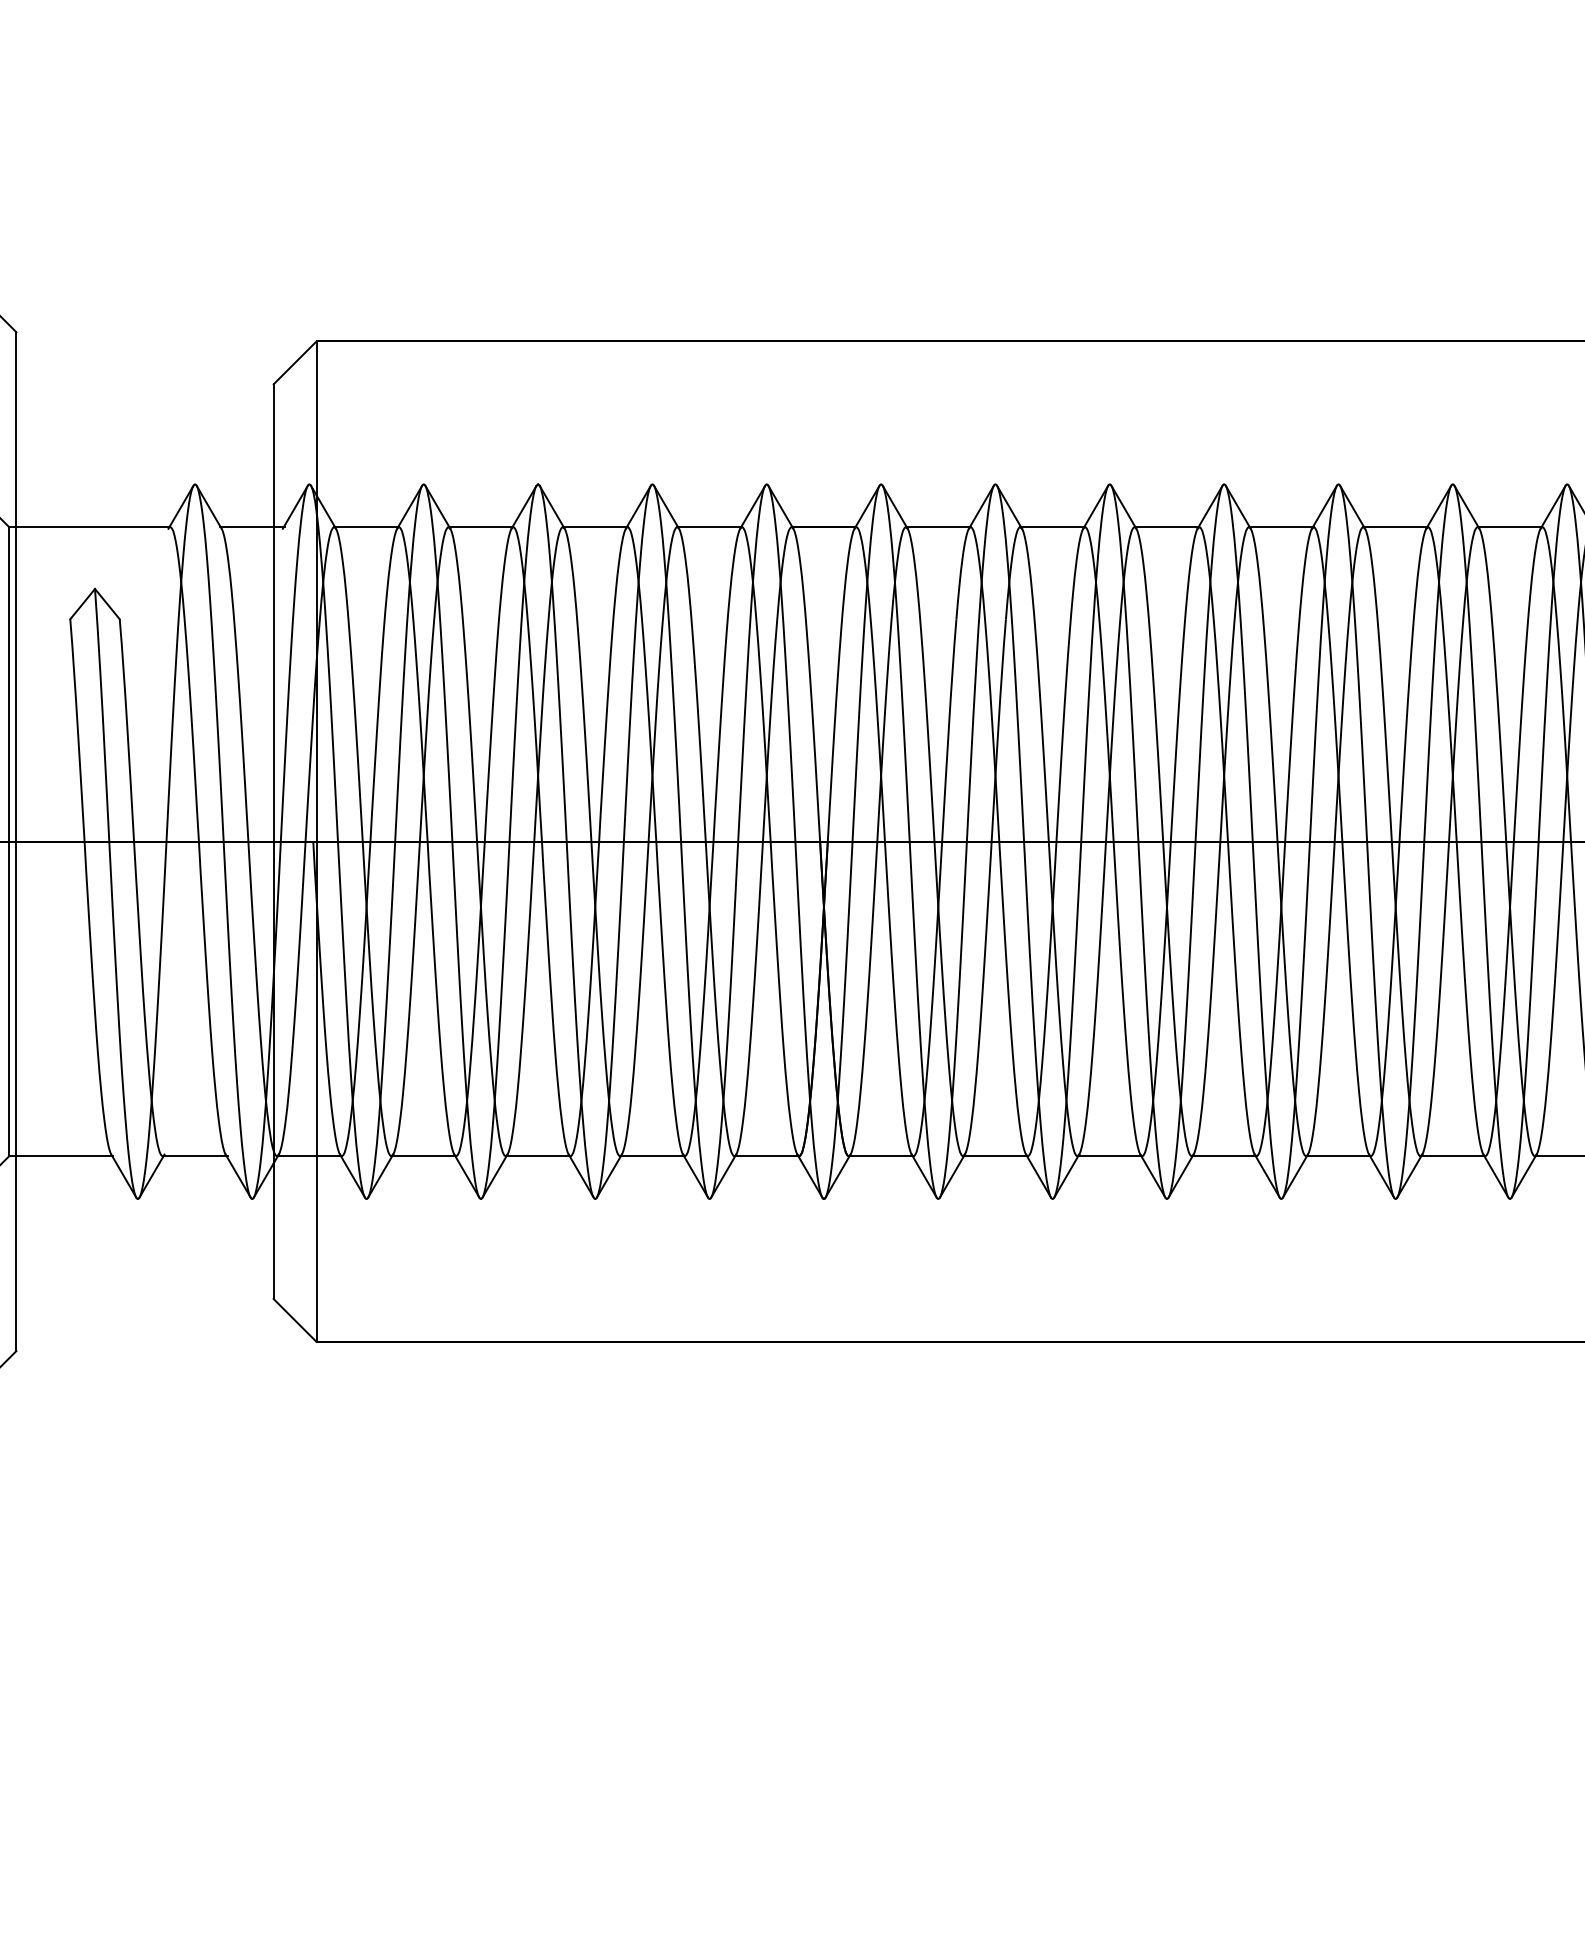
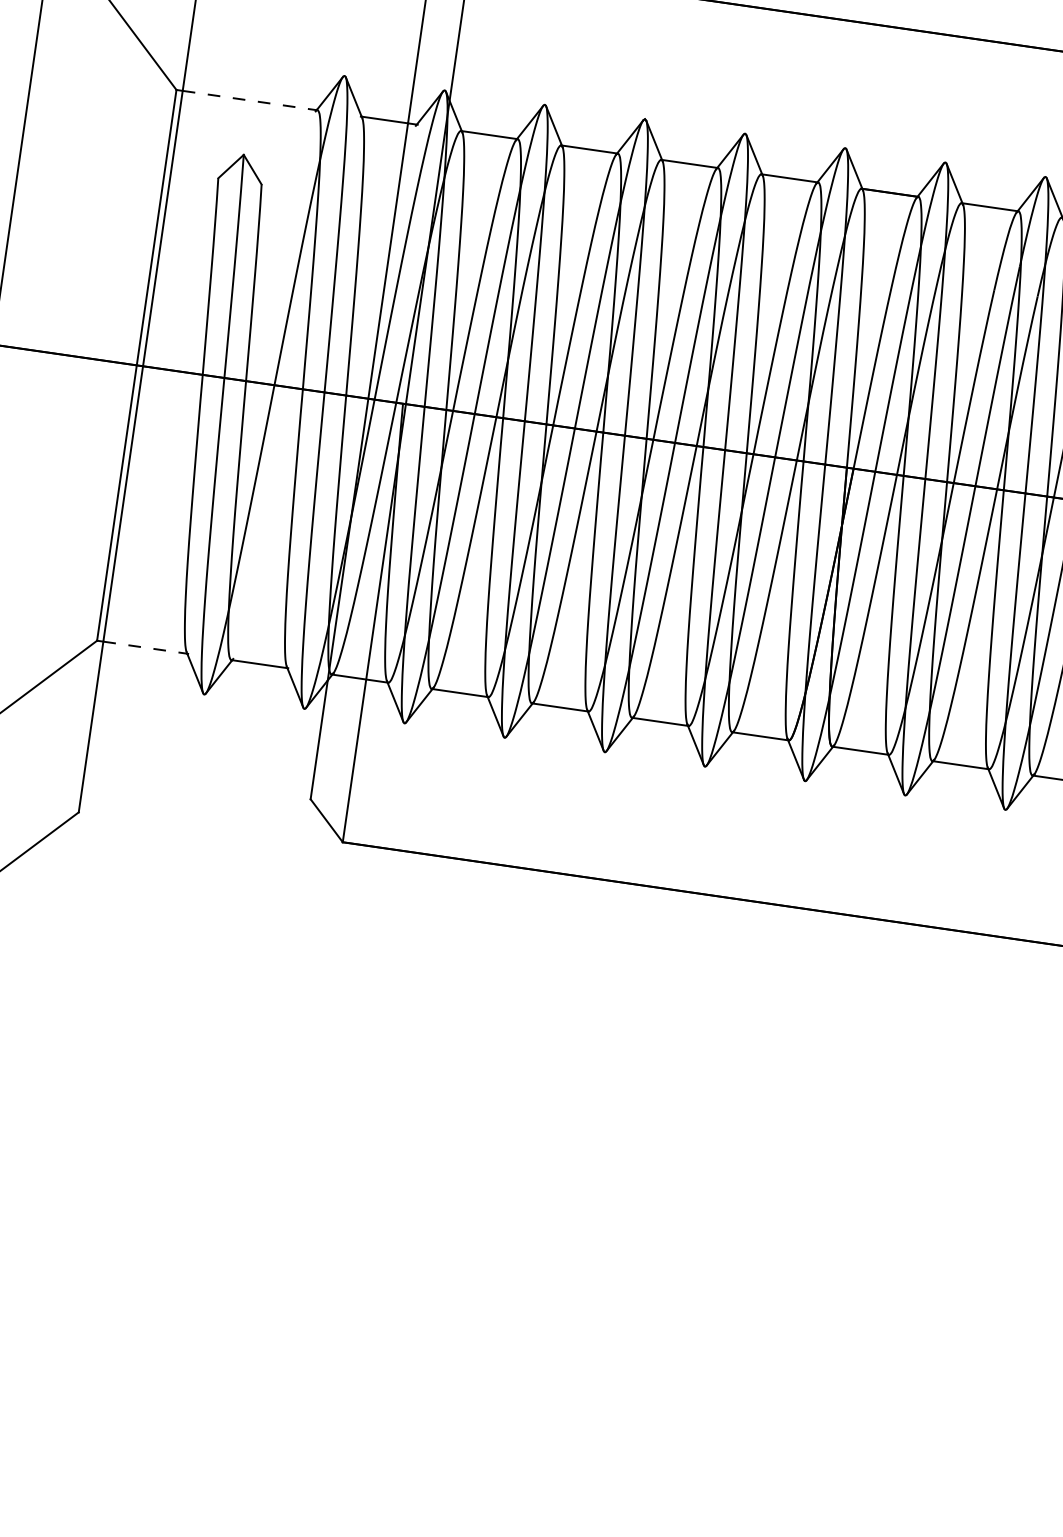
line: (93, 527) -> (250, 100), solid -> dashed
line: (64, 1156) -> (145, 648), solid -> dashed

